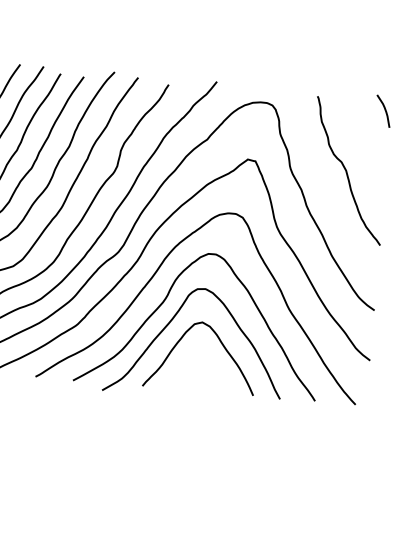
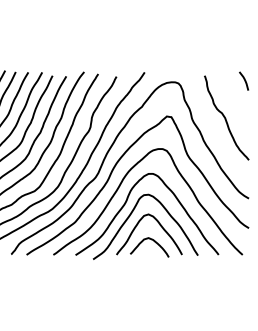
curve: (208, 370) -> (154, 242), added

